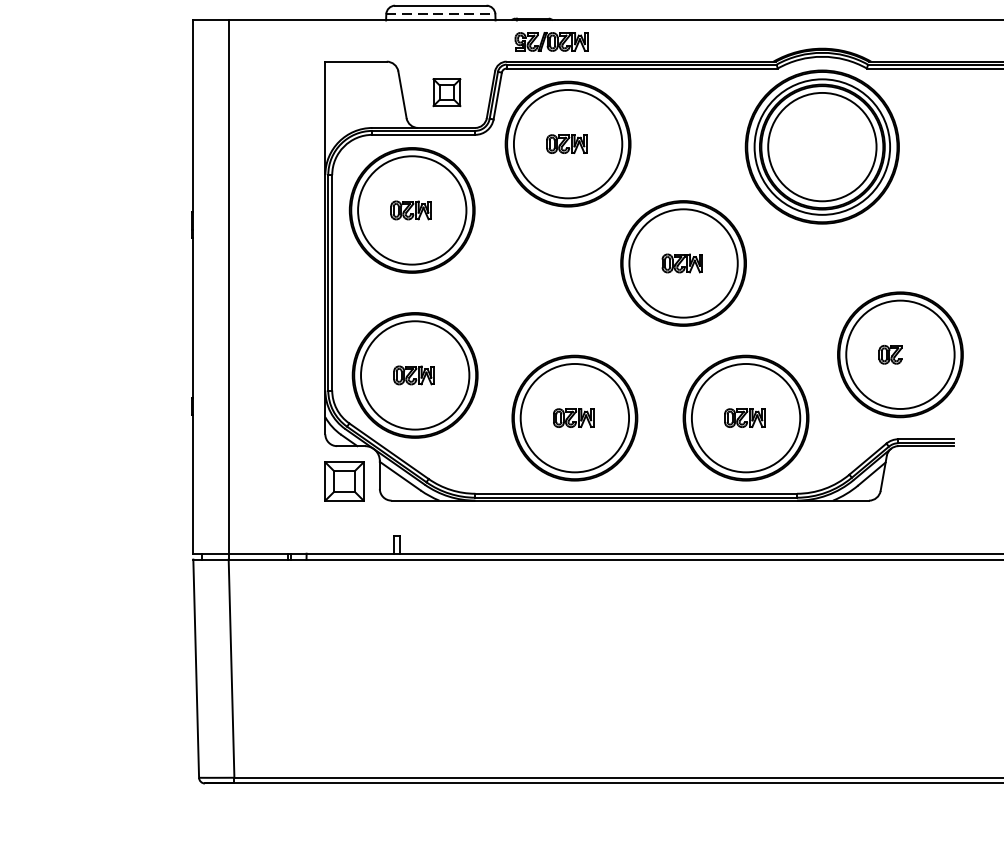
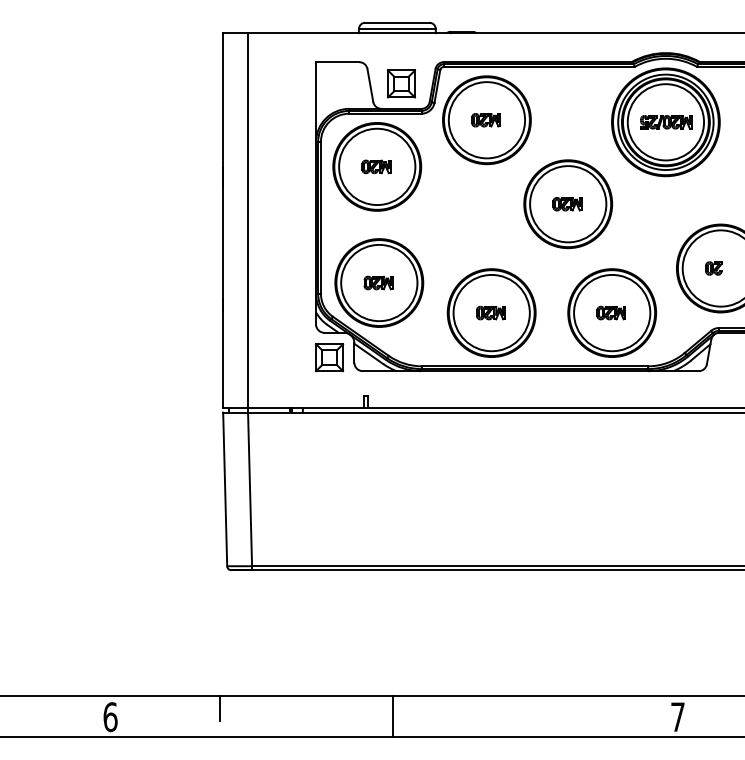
line: (441, 13) -> (397, 28), dashed -> solid
part: (551, 42) -> (666, 122), moved
part: (446, 91) -> (401, 83), size x1.43

